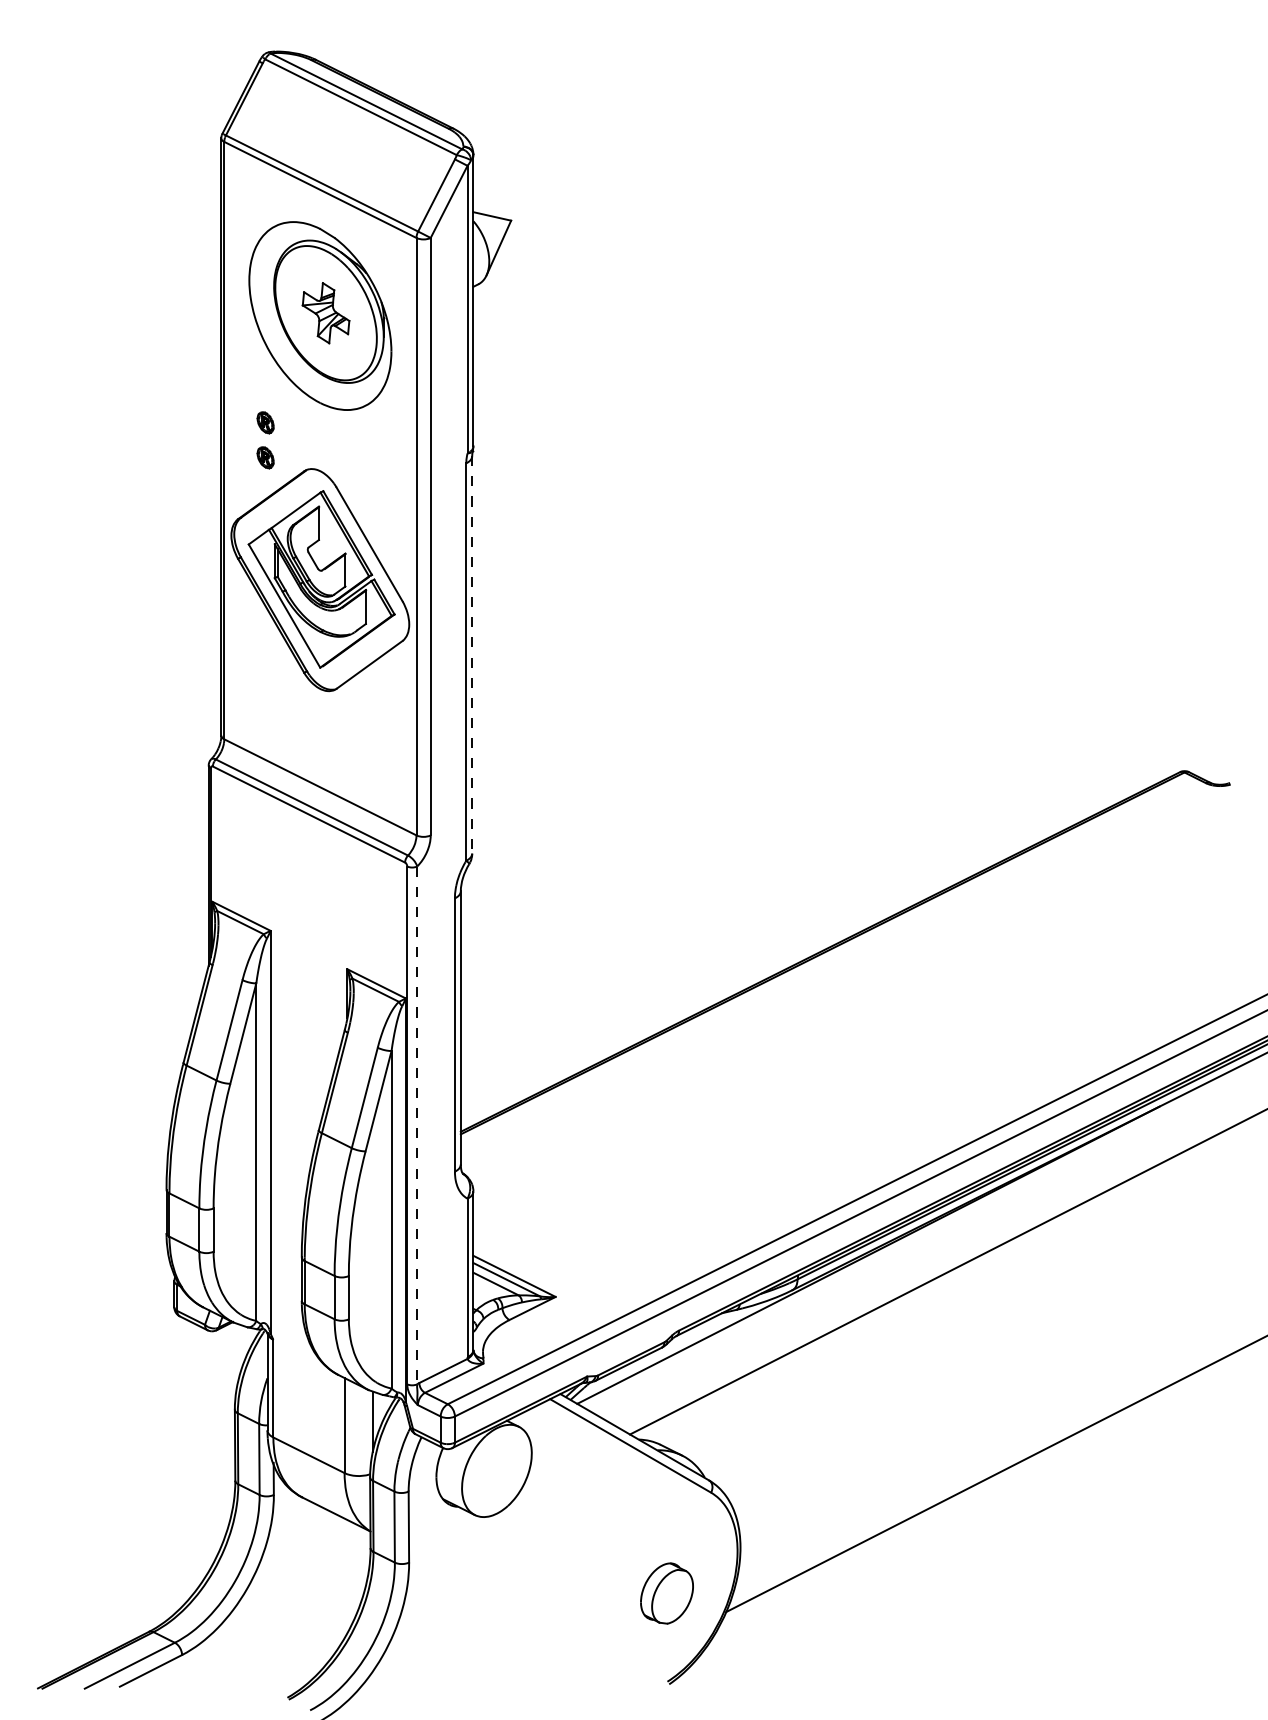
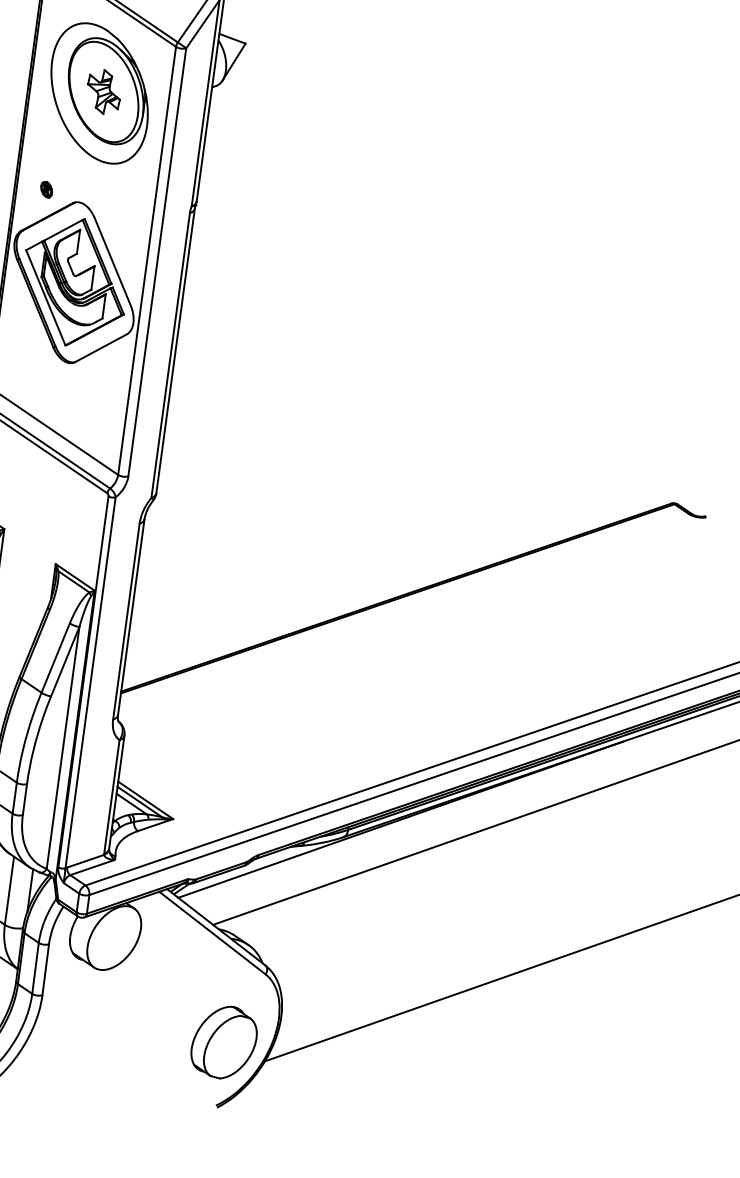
part: (265, 422) -> (49, 164), removed
line: (472, 654) -> (175, 350), dashed -> solid
line: (417, 1125) -> (90, 682), dashed -> solid
part: (666, 1593) -> (223, 1042), size x1.67

